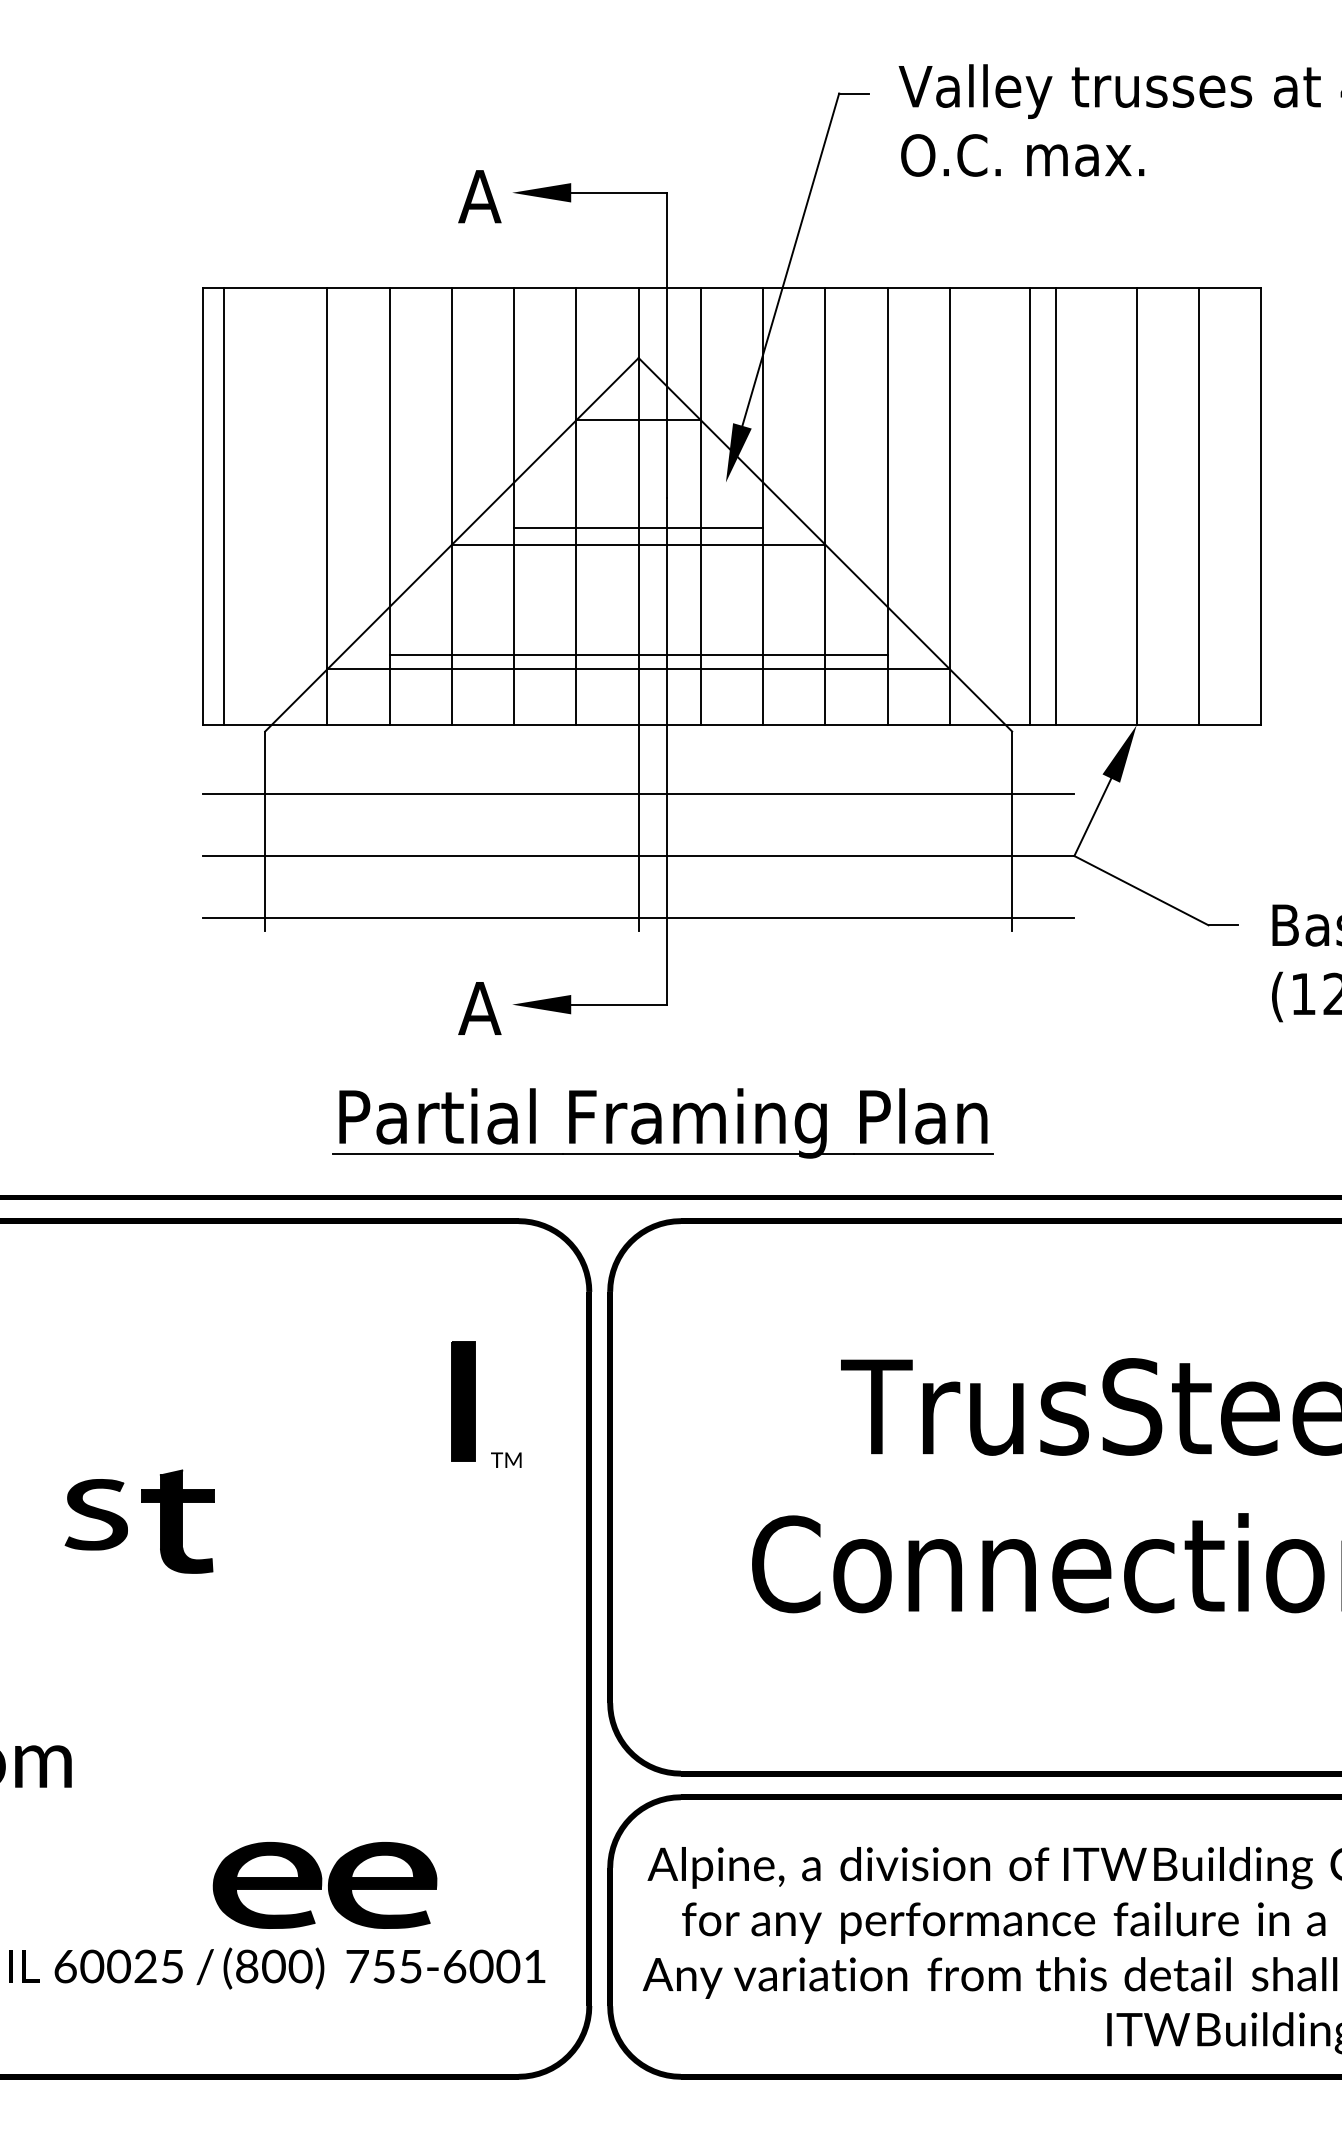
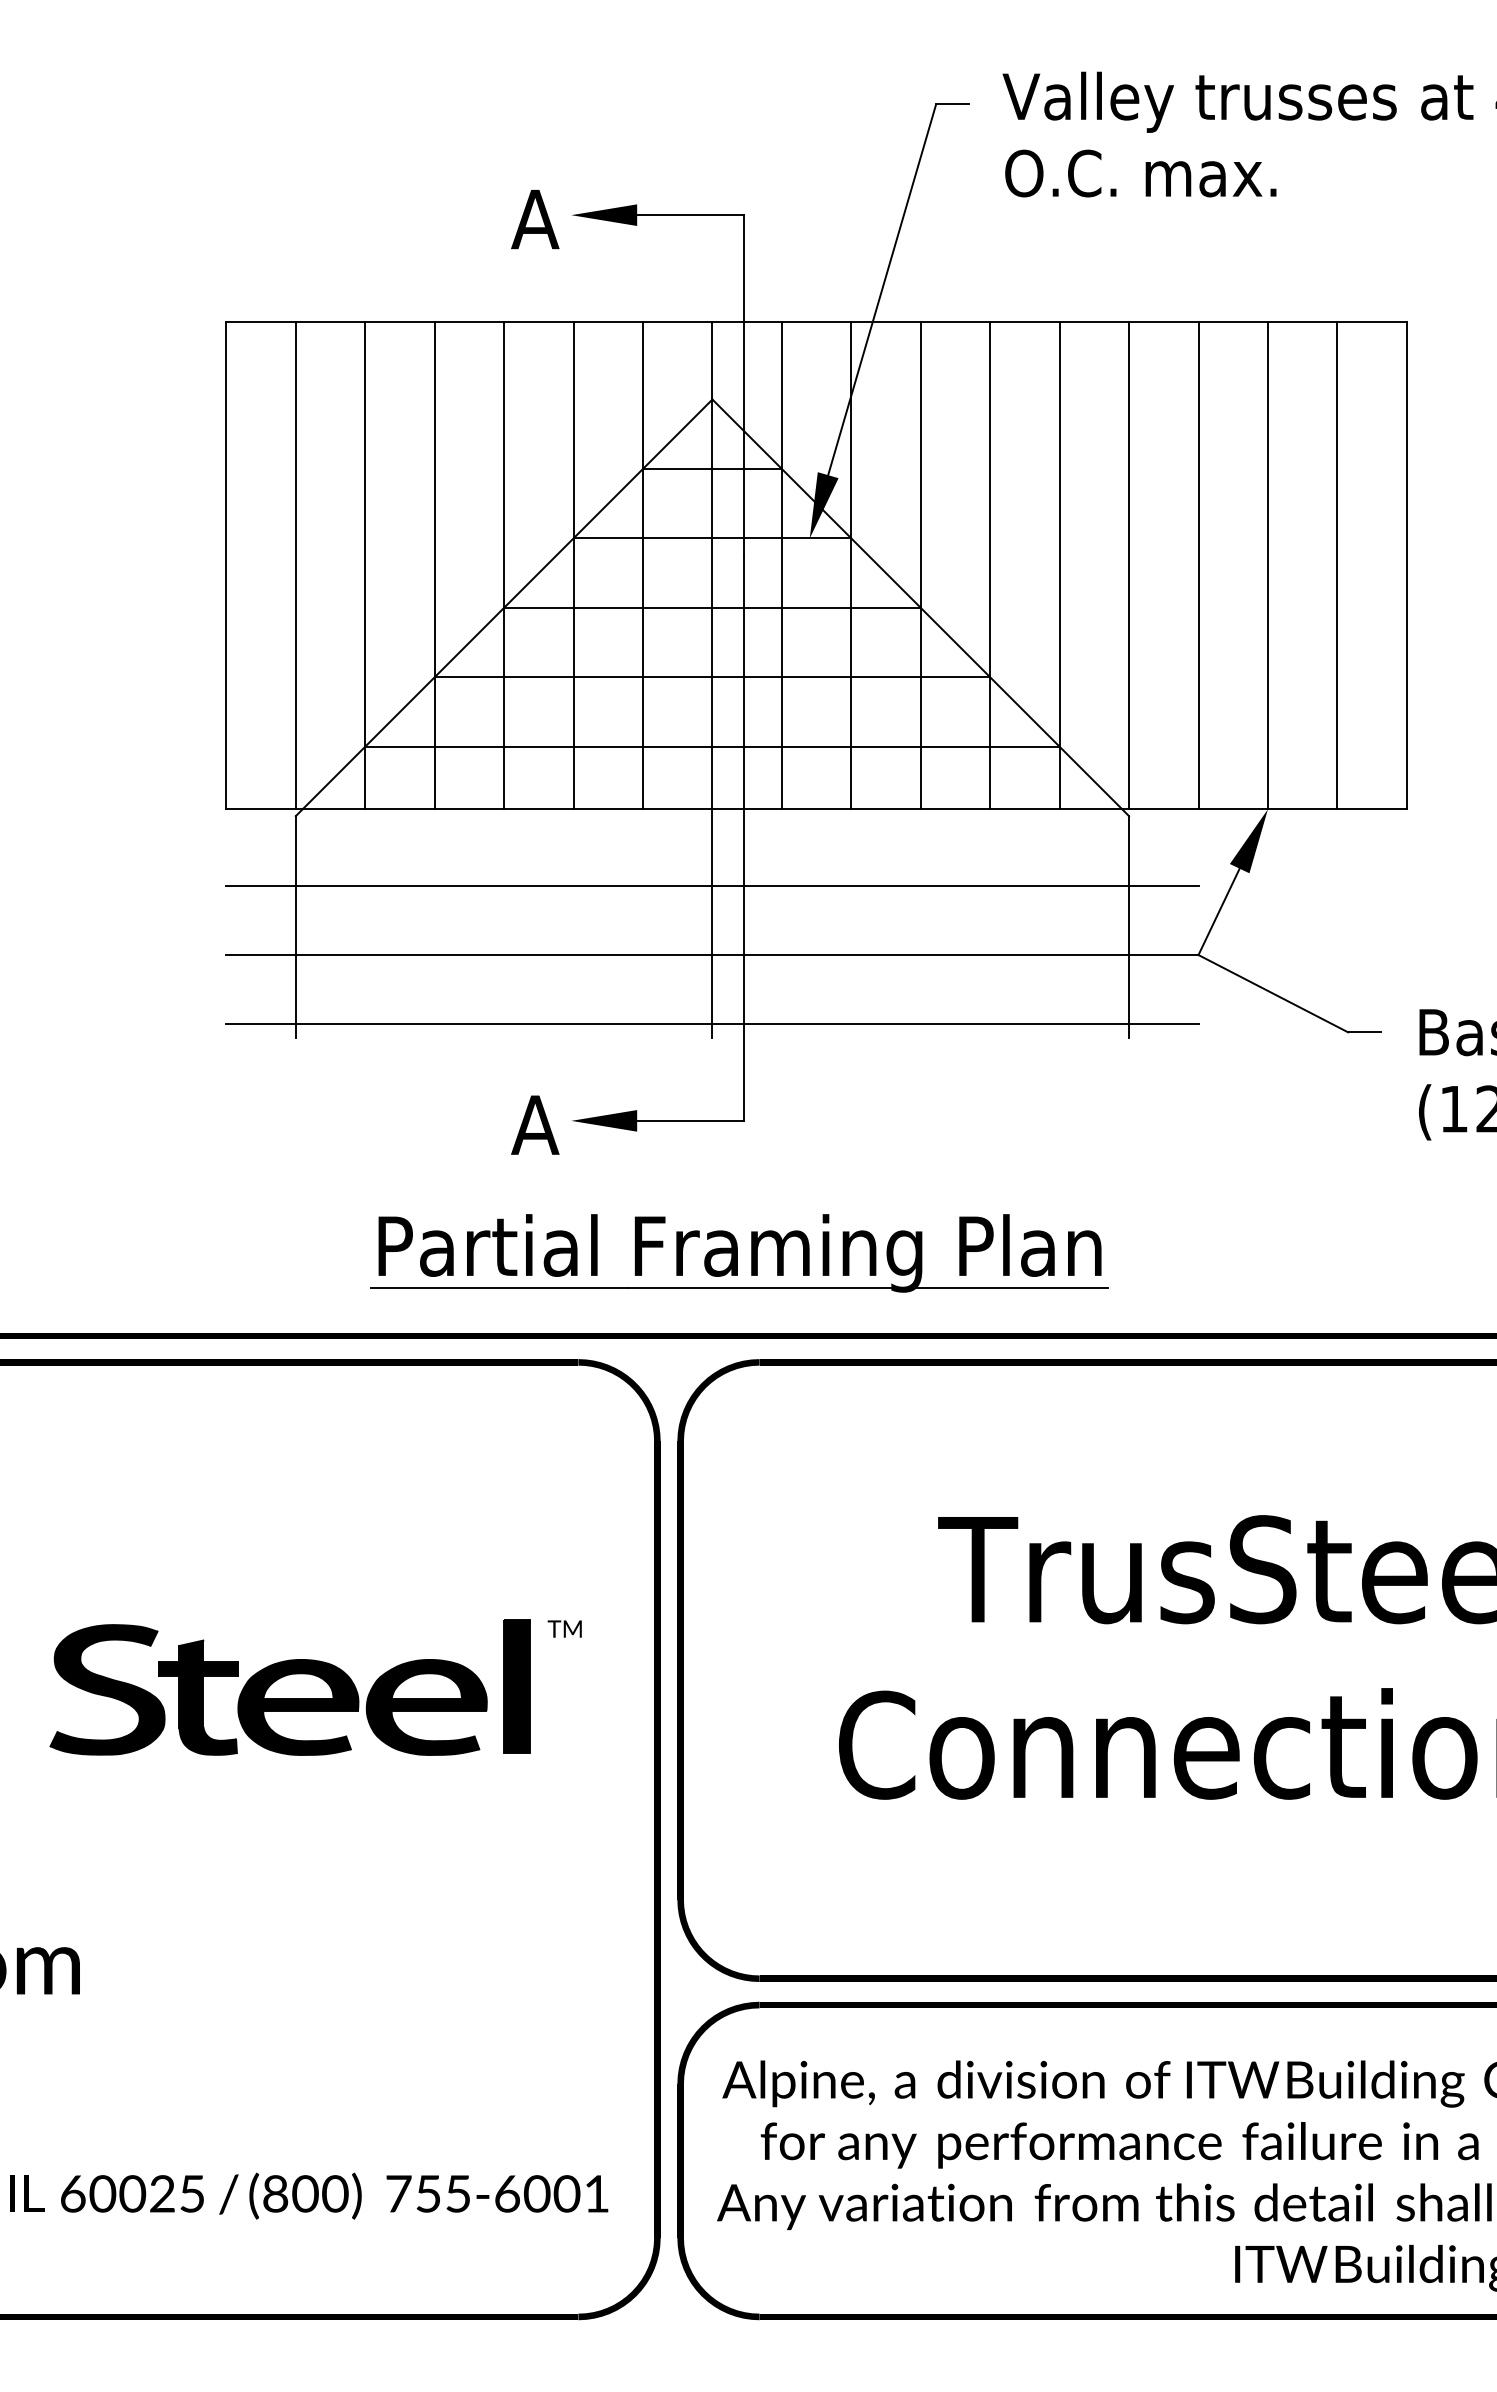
line: (223, 506) -> (295, 565), moved
line: (1029, 506) -> (1198, 565), moved
line: (1056, 506) -> (1129, 565), moved
line: (638, 528) -> (712, 538), moved
line: (638, 655) -> (712, 677), moved
part: (463, 1401) -> (516, 1686), moved
part: (96, 1514) -> (107, 1689), size x1.67
part: (324, 1885) -> (362, 1707), moved

